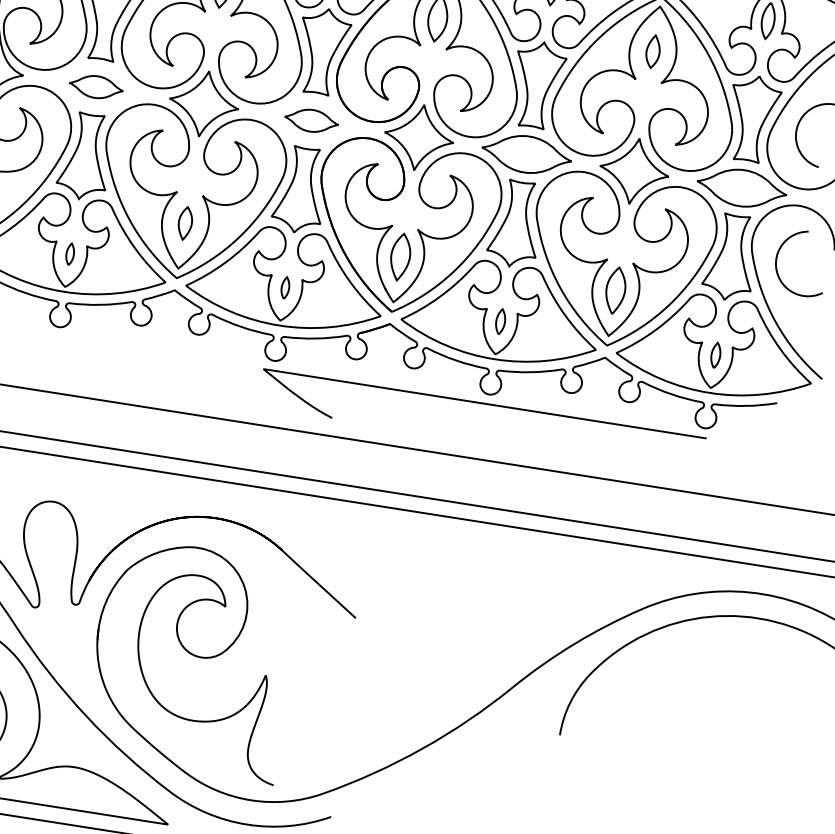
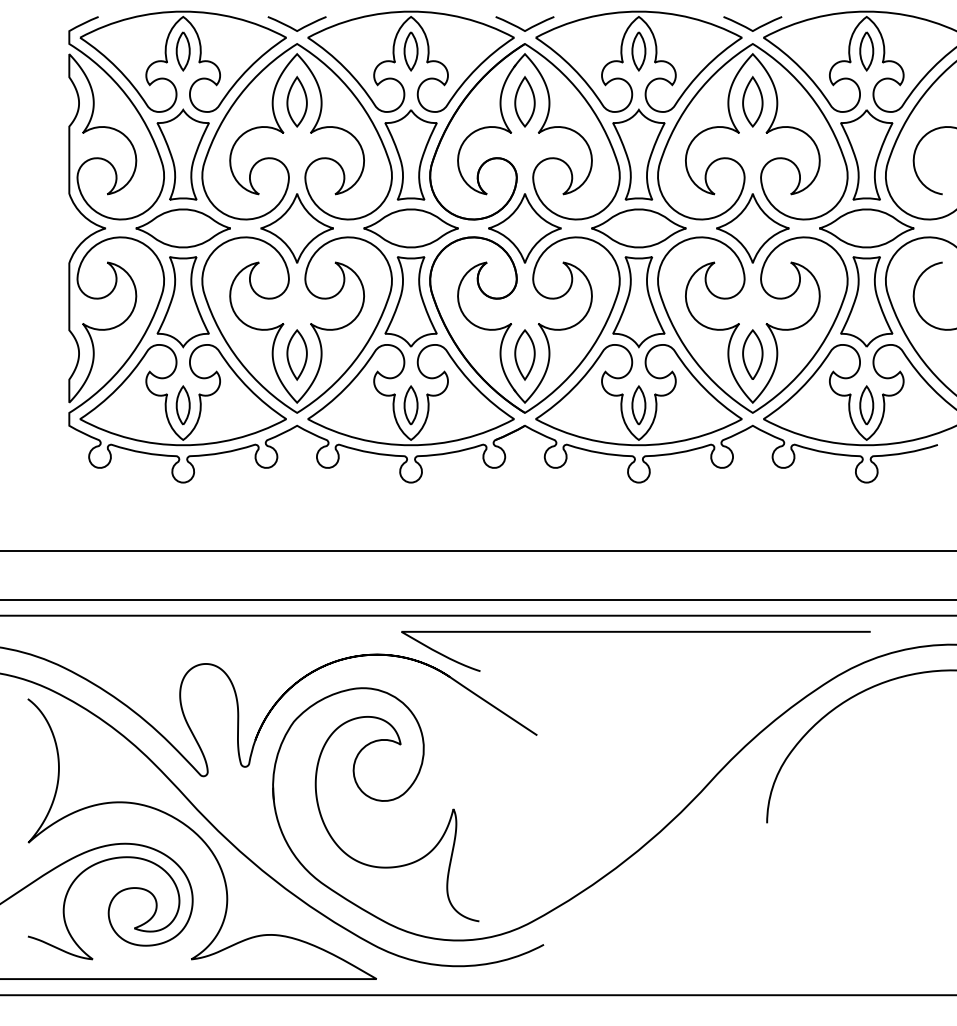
part: (652, 51) -> (752, 101), size x1.43
part: (95, 87) -> (182, 228), size x1.67
part: (311, 120) -> (410, 228), size x1.67
part: (184, 222) -> (296, 354), size x1.43
part: (69, 254) -> (182, 405), size x1.67
part: (284, 287) -> (410, 405), size x1.67
part: (500, 321) -> (638, 405), size x1.43
part: (715, 355) -> (866, 405), size x1.43
curve: (484, 404) -> (635, 632), moved

